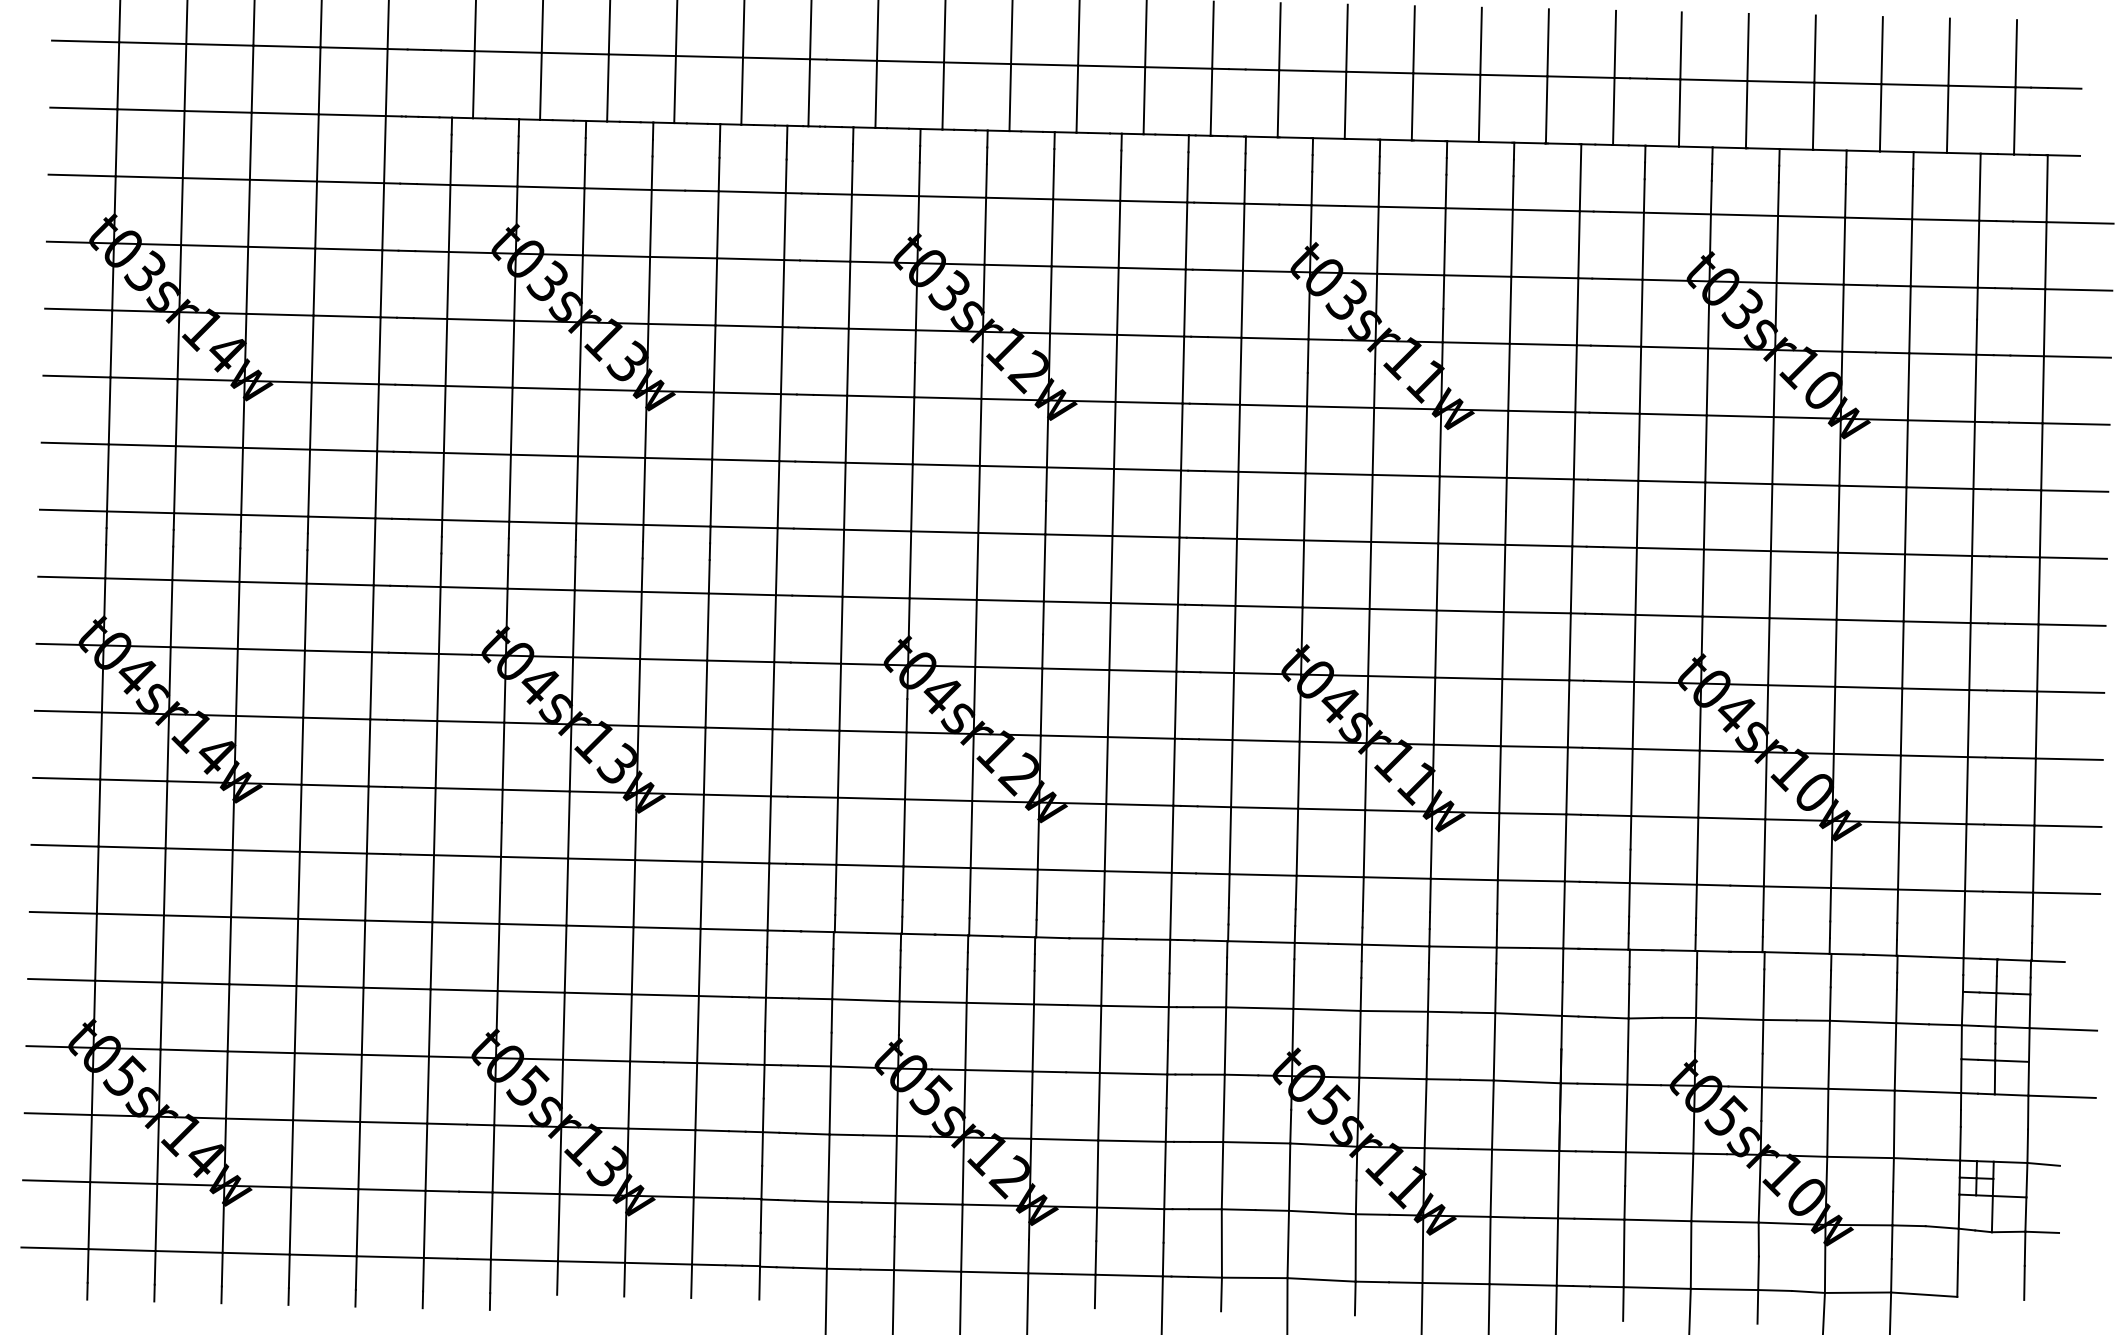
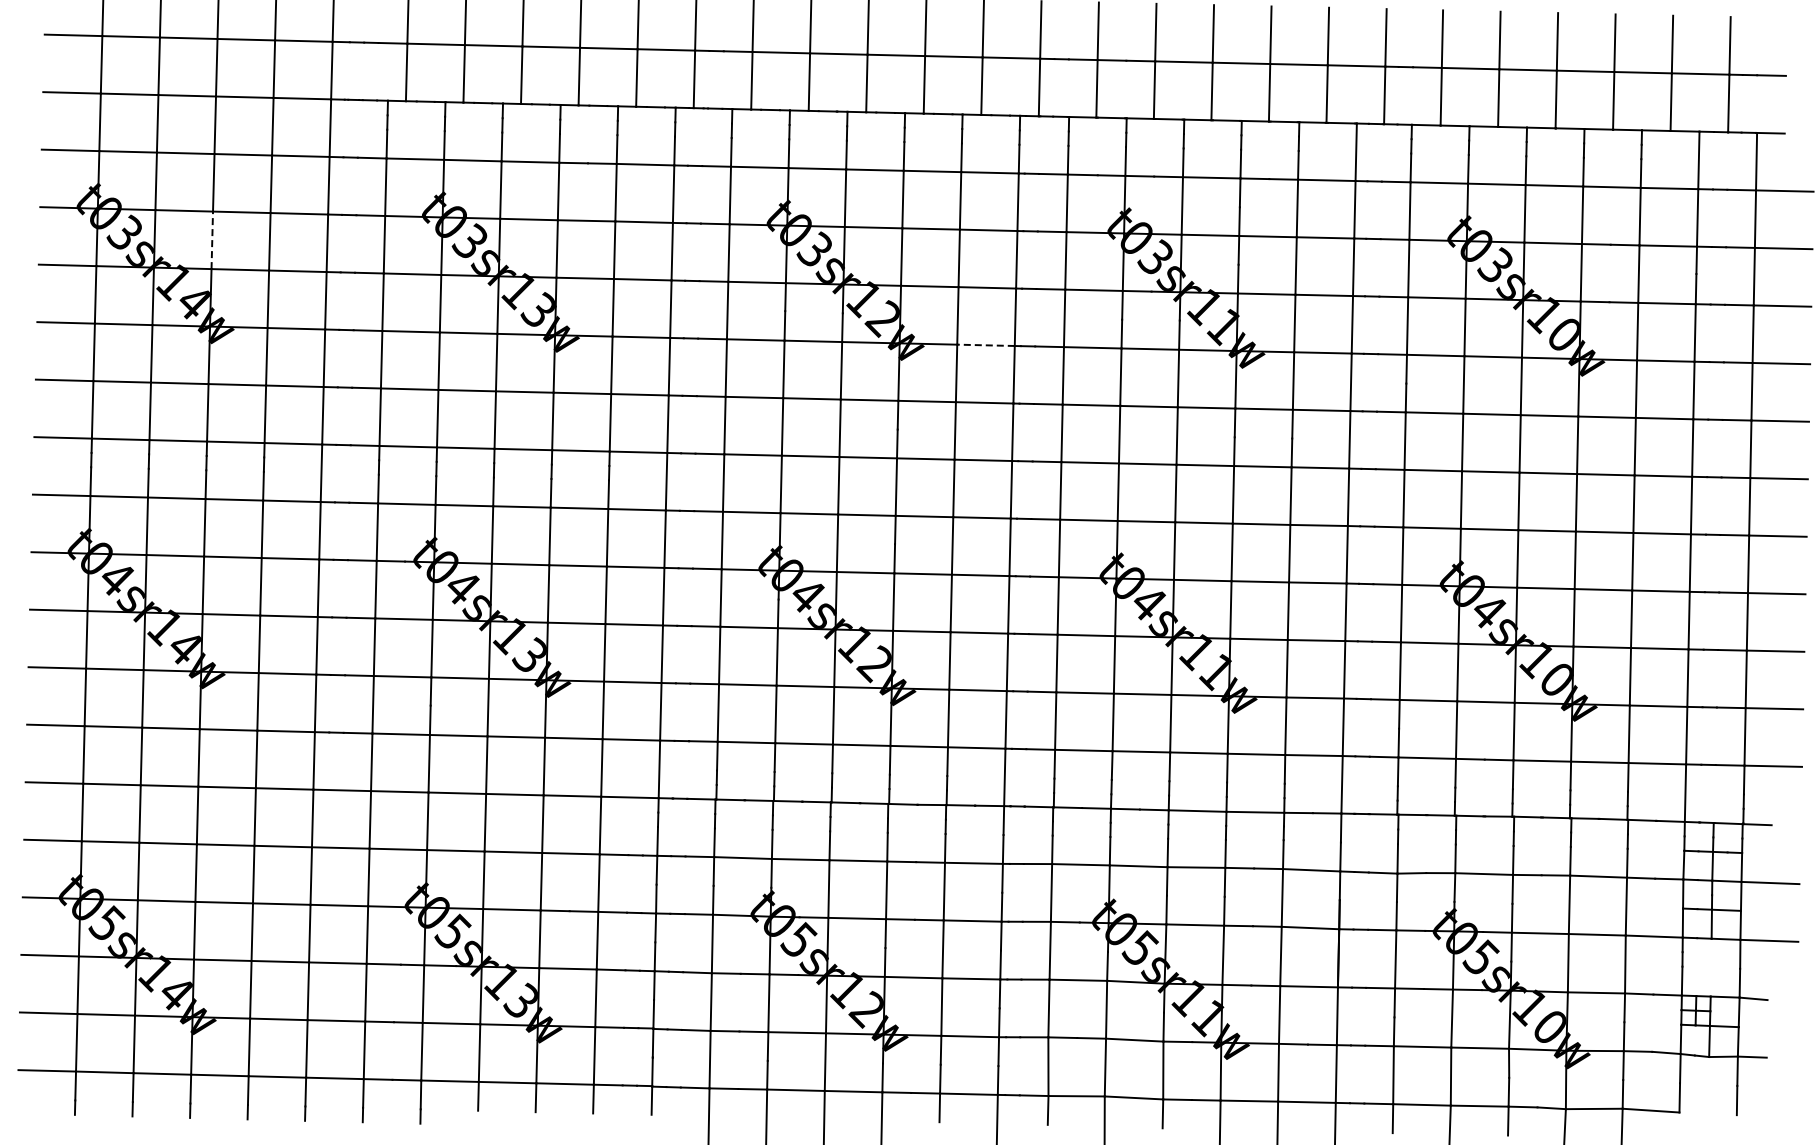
line: (247, 280) -> (212, 240), solid -> dashed
line: (1149, 402) -> (986, 345), solid -> dashed

